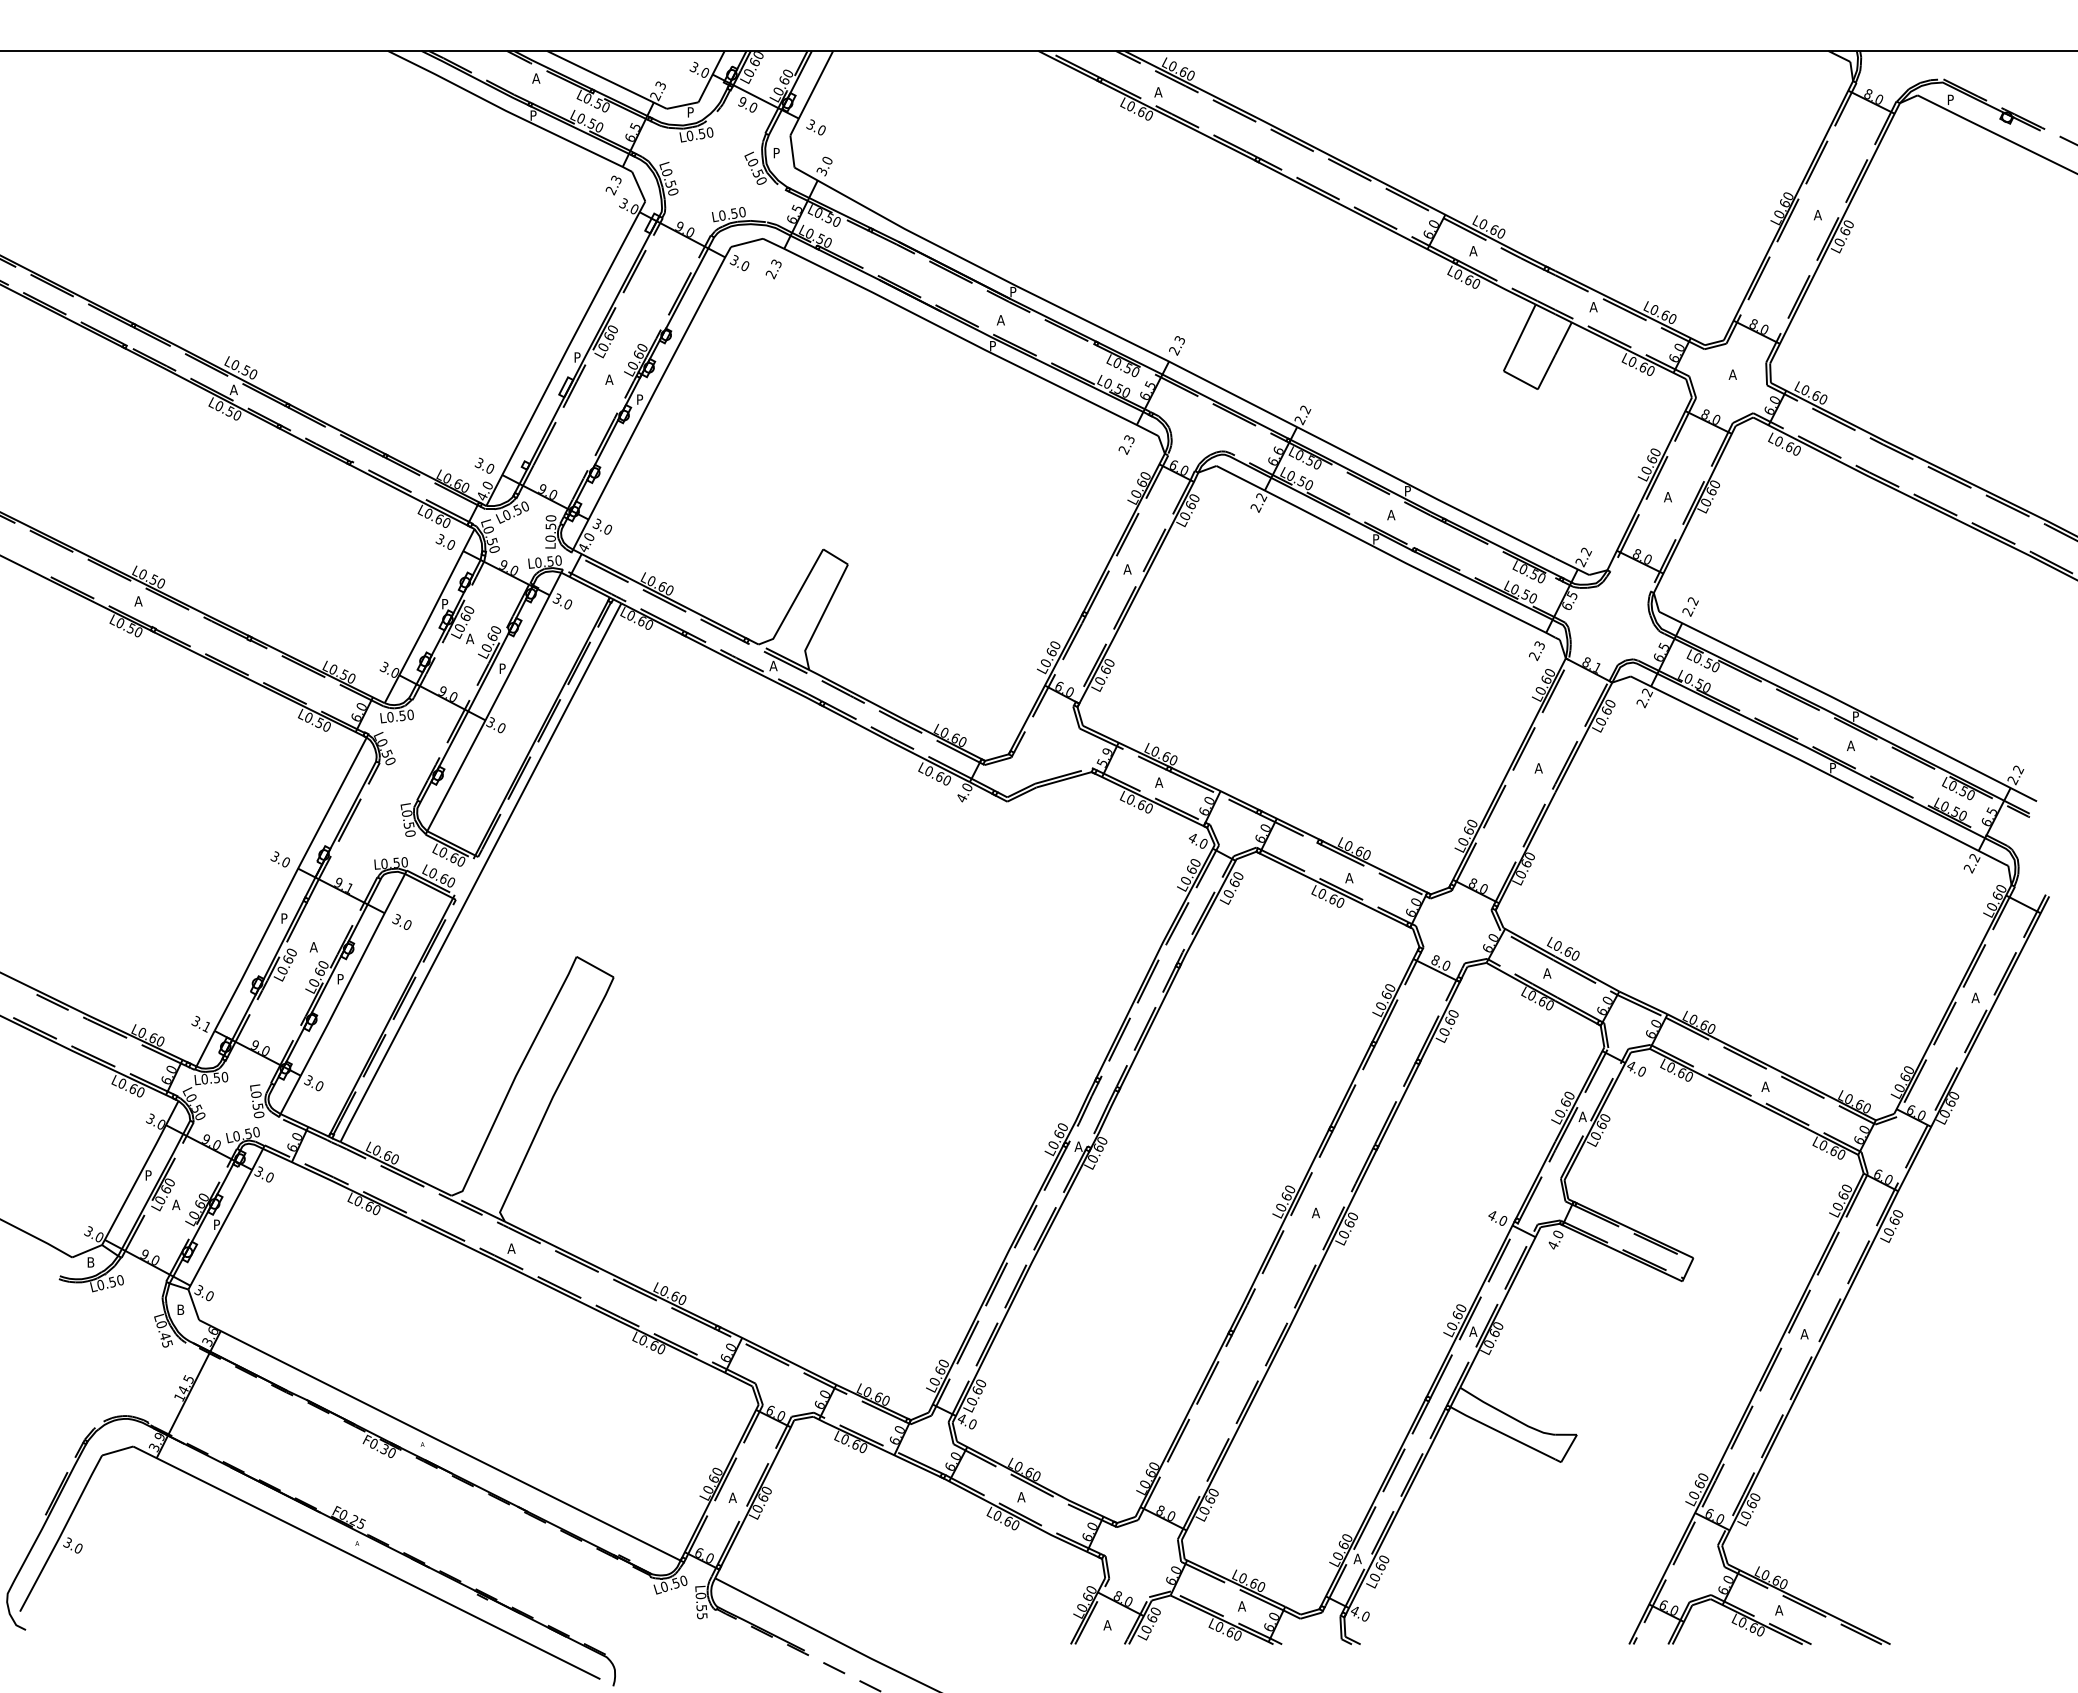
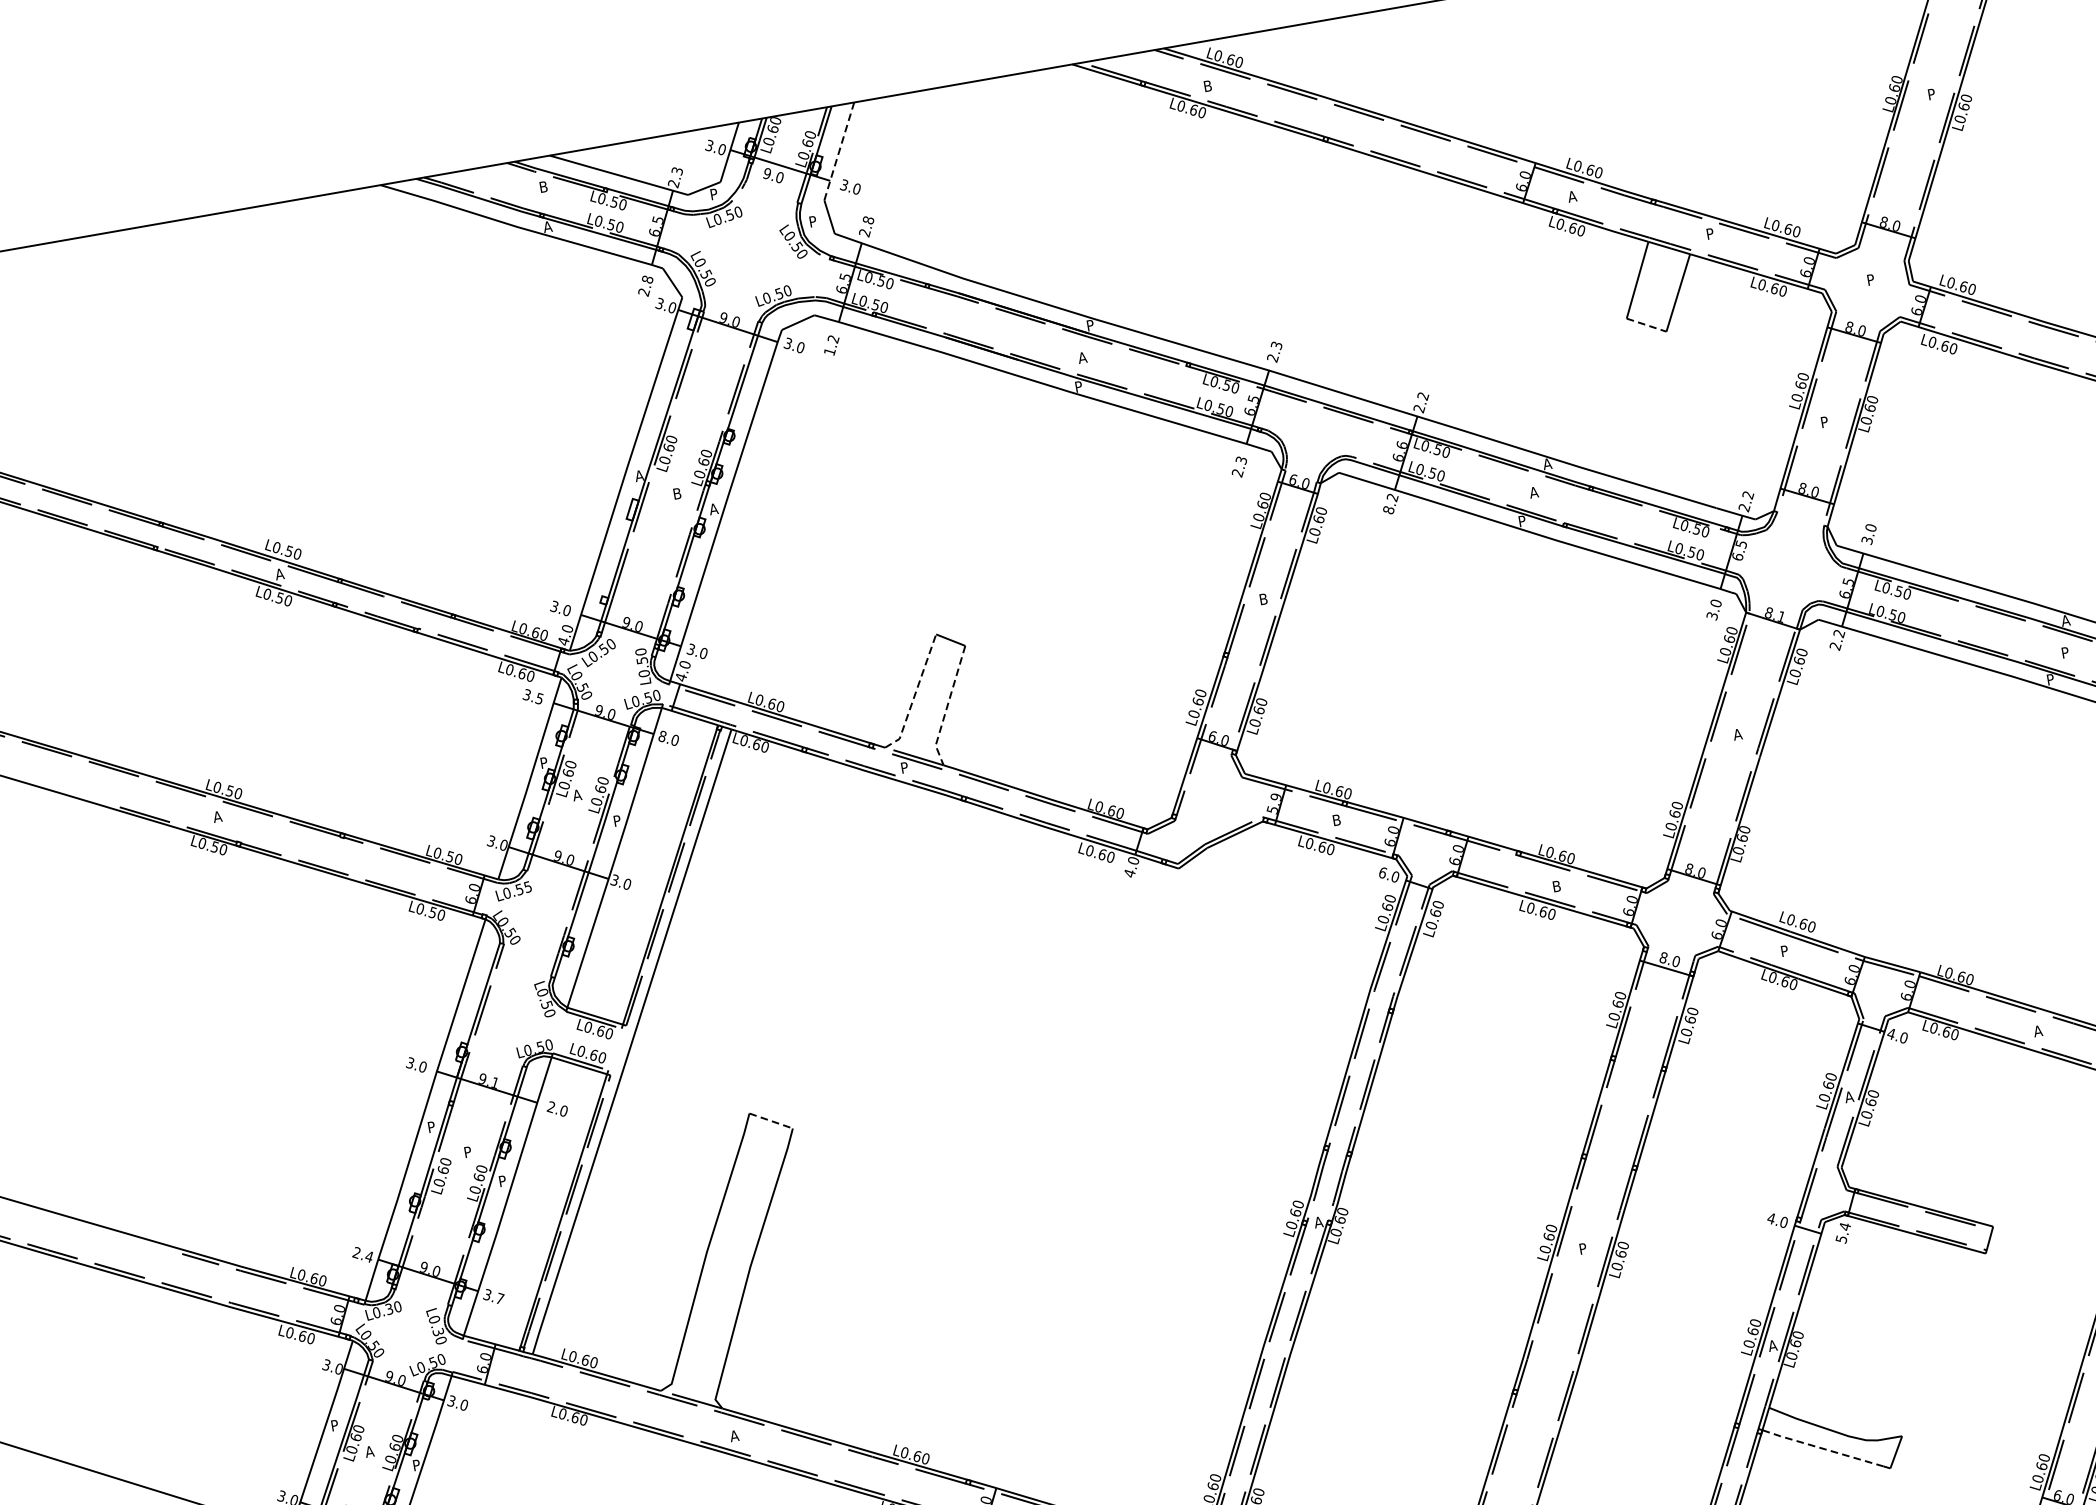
text: (536, 78) -> (543, 186), A -> B
text: (1158, 92) -> (1207, 86), A -> B
line: (811, 93) -> (839, 151), solid -> dashed
text: (533, 115) -> (547, 226), P -> A
text: (824, 166) -> (866, 227), 3.0 -> 2.8
text: (616, 179) -> (647, 279), 2.3 -> 2.8
text: (1817, 215) -> (1931, 94), A -> P
text: (773, 269) -> (831, 346), 2.3 -> 1.2
text: (1593, 307) -> (1710, 234), A -> P
text: (577, 357) -> (639, 476), P -> A
text: (1732, 374) -> (1870, 279), A -> P
text: (609, 379) -> (677, 493), A -> B
line: (1521, 380) -> (1647, 325), solid -> dashed
text: (640, 399) -> (713, 508), P -> A
text: (1408, 491) -> (1547, 464), P -> A
text: (1667, 497) -> (1824, 422), A -> P
text: (1255, 507) -> (1388, 509), 2.2 -> 8.2
text: (450, 544) -> (538, 698), 3.0 -> 3.5
text: (1127, 569) -> (1263, 599), A -> B
text: (556, 598) -> (661, 736), 3.0 -> 8.0
line: (794, 601) -> (915, 695), solid -> dashed
text: (1690, 606) -> (1869, 534), 2.2 -> 3.0
line: (821, 616) -> (946, 706), solid -> dashed
text: (1536, 650) -> (1713, 609), 2.3 -> 3.0
text: (773, 665) -> (904, 767), A -> P
text: (410, 714) -> (527, 886), L0.50 -> L0.55
text: (1856, 716) -> (2066, 620), P -> A
text: (1850, 745) -> (2065, 652), A -> P
text: (1159, 782) -> (1337, 819), A -> B
text: (1192, 837) -> (1382, 872), 4.0 -> 6.0
text: (1349, 878) -> (1556, 886), A -> B
text: (396, 919) -> (550, 1107), 3.0 -> 2.0
text: (313, 947) -> (467, 1152), A -> P
line: (595, 967) -> (771, 1121), solid -> dashed
text: (1547, 973) -> (1785, 951), A -> P
text: (200, 1024) -> (362, 1255), 3.1 -> 2.4
text: (217, 1076) -> (389, 1307), L0.50 -> L0.30
text: (319, 1085) -> (499, 1298), 3.0 -> 3.7
text: (258, 1106) -> (438, 1331), L0.50 -> L0.30
text: (1315, 1212) -> (1582, 1248), A -> P
text: (1555, 1240) -> (1843, 1233), 4.0 -> 5.4
line: (1501, 1433) -> (1821, 1448), solid -> dashed

